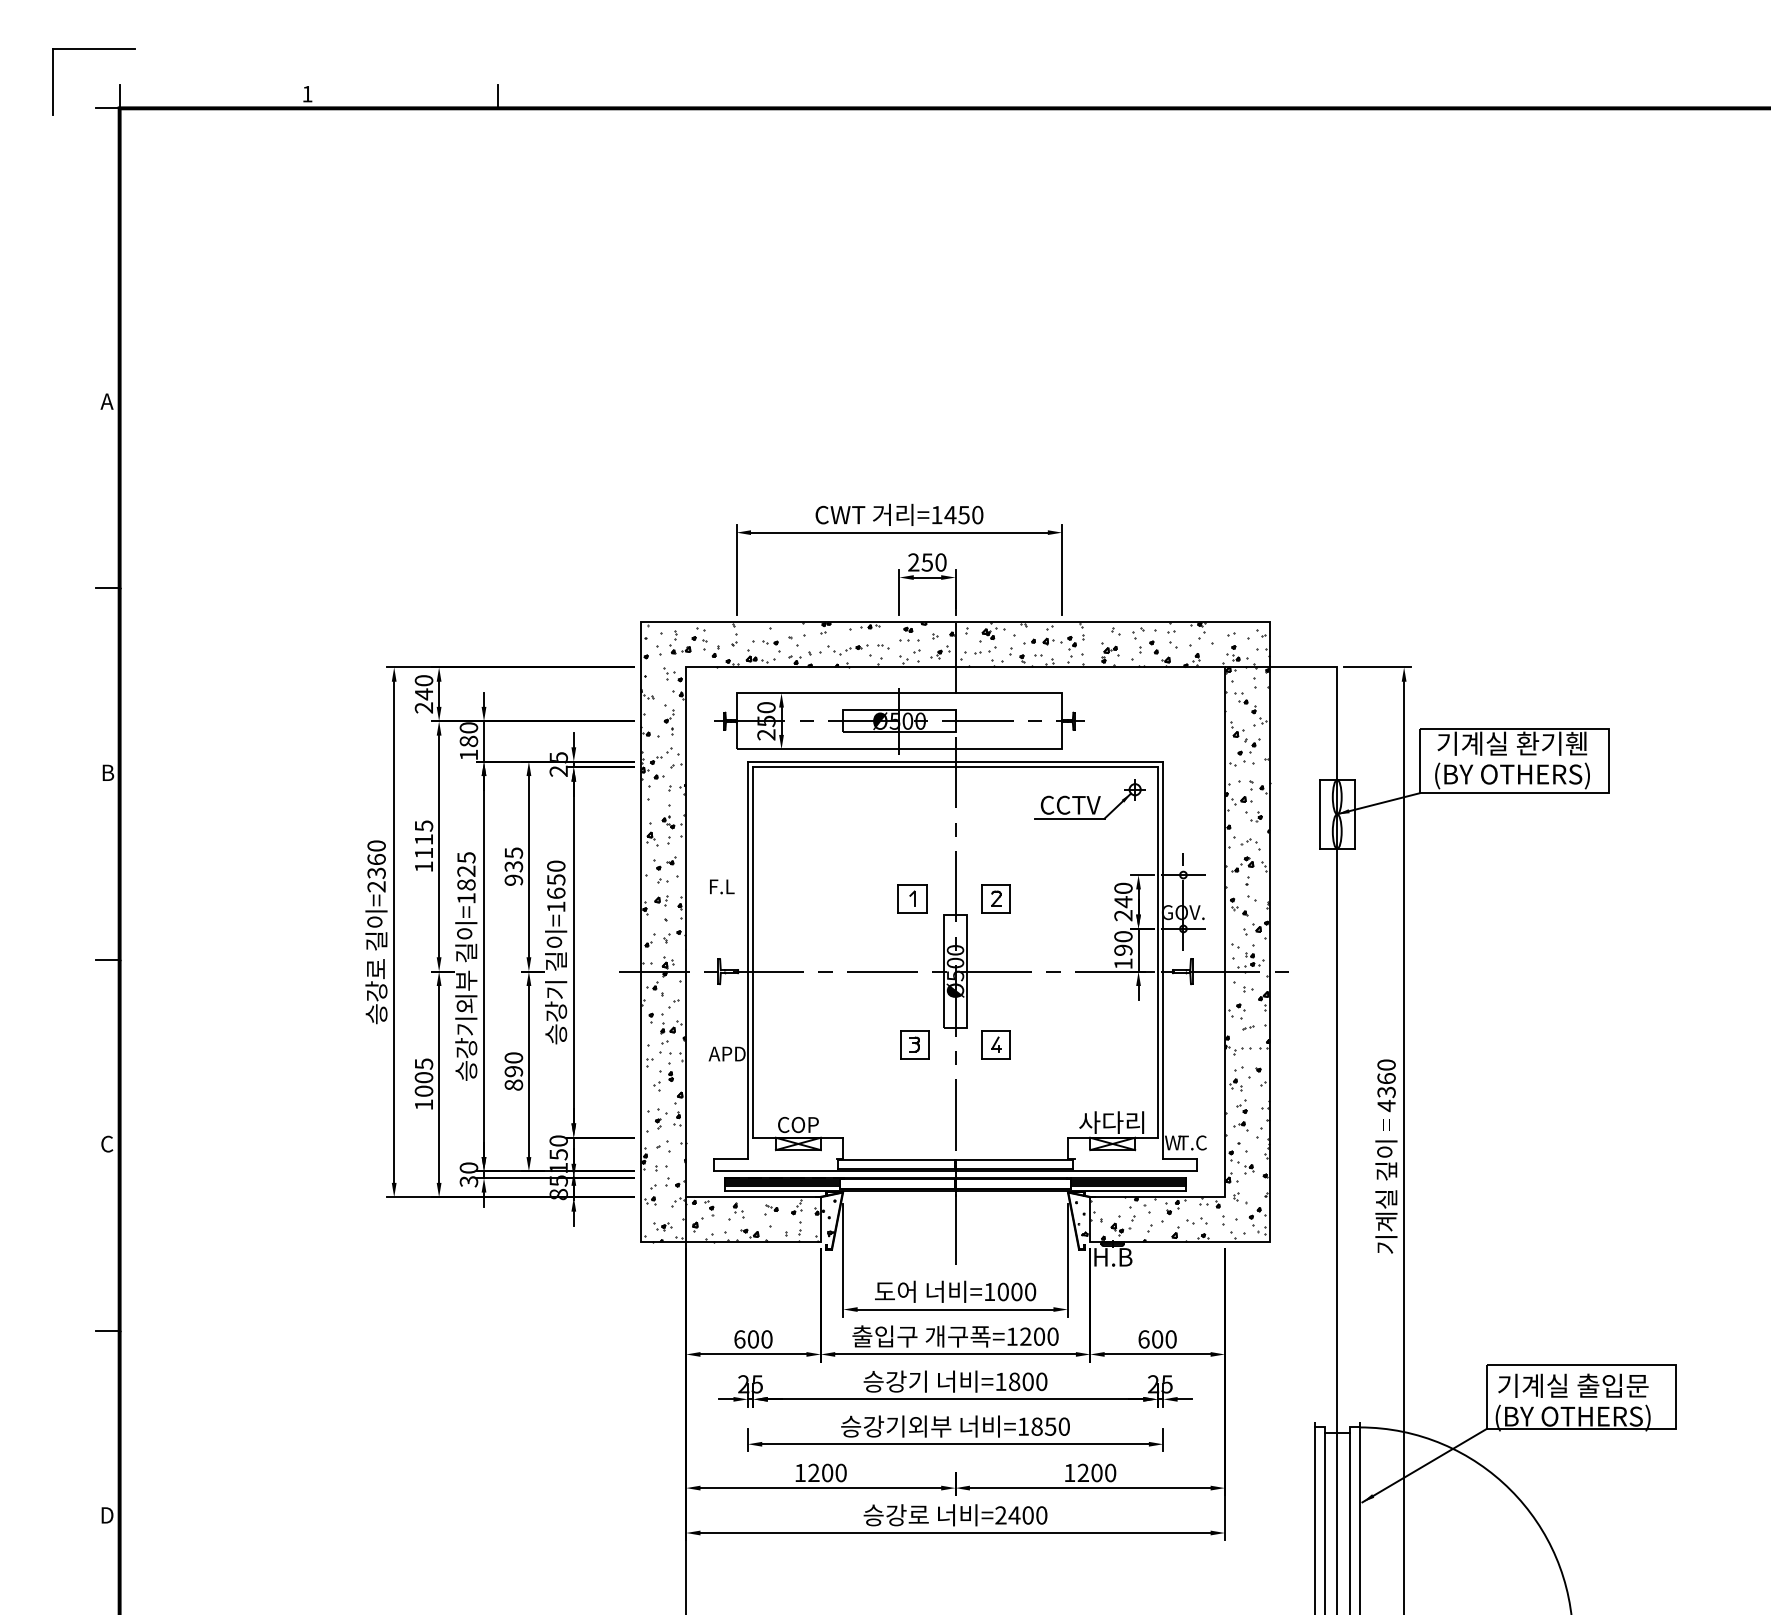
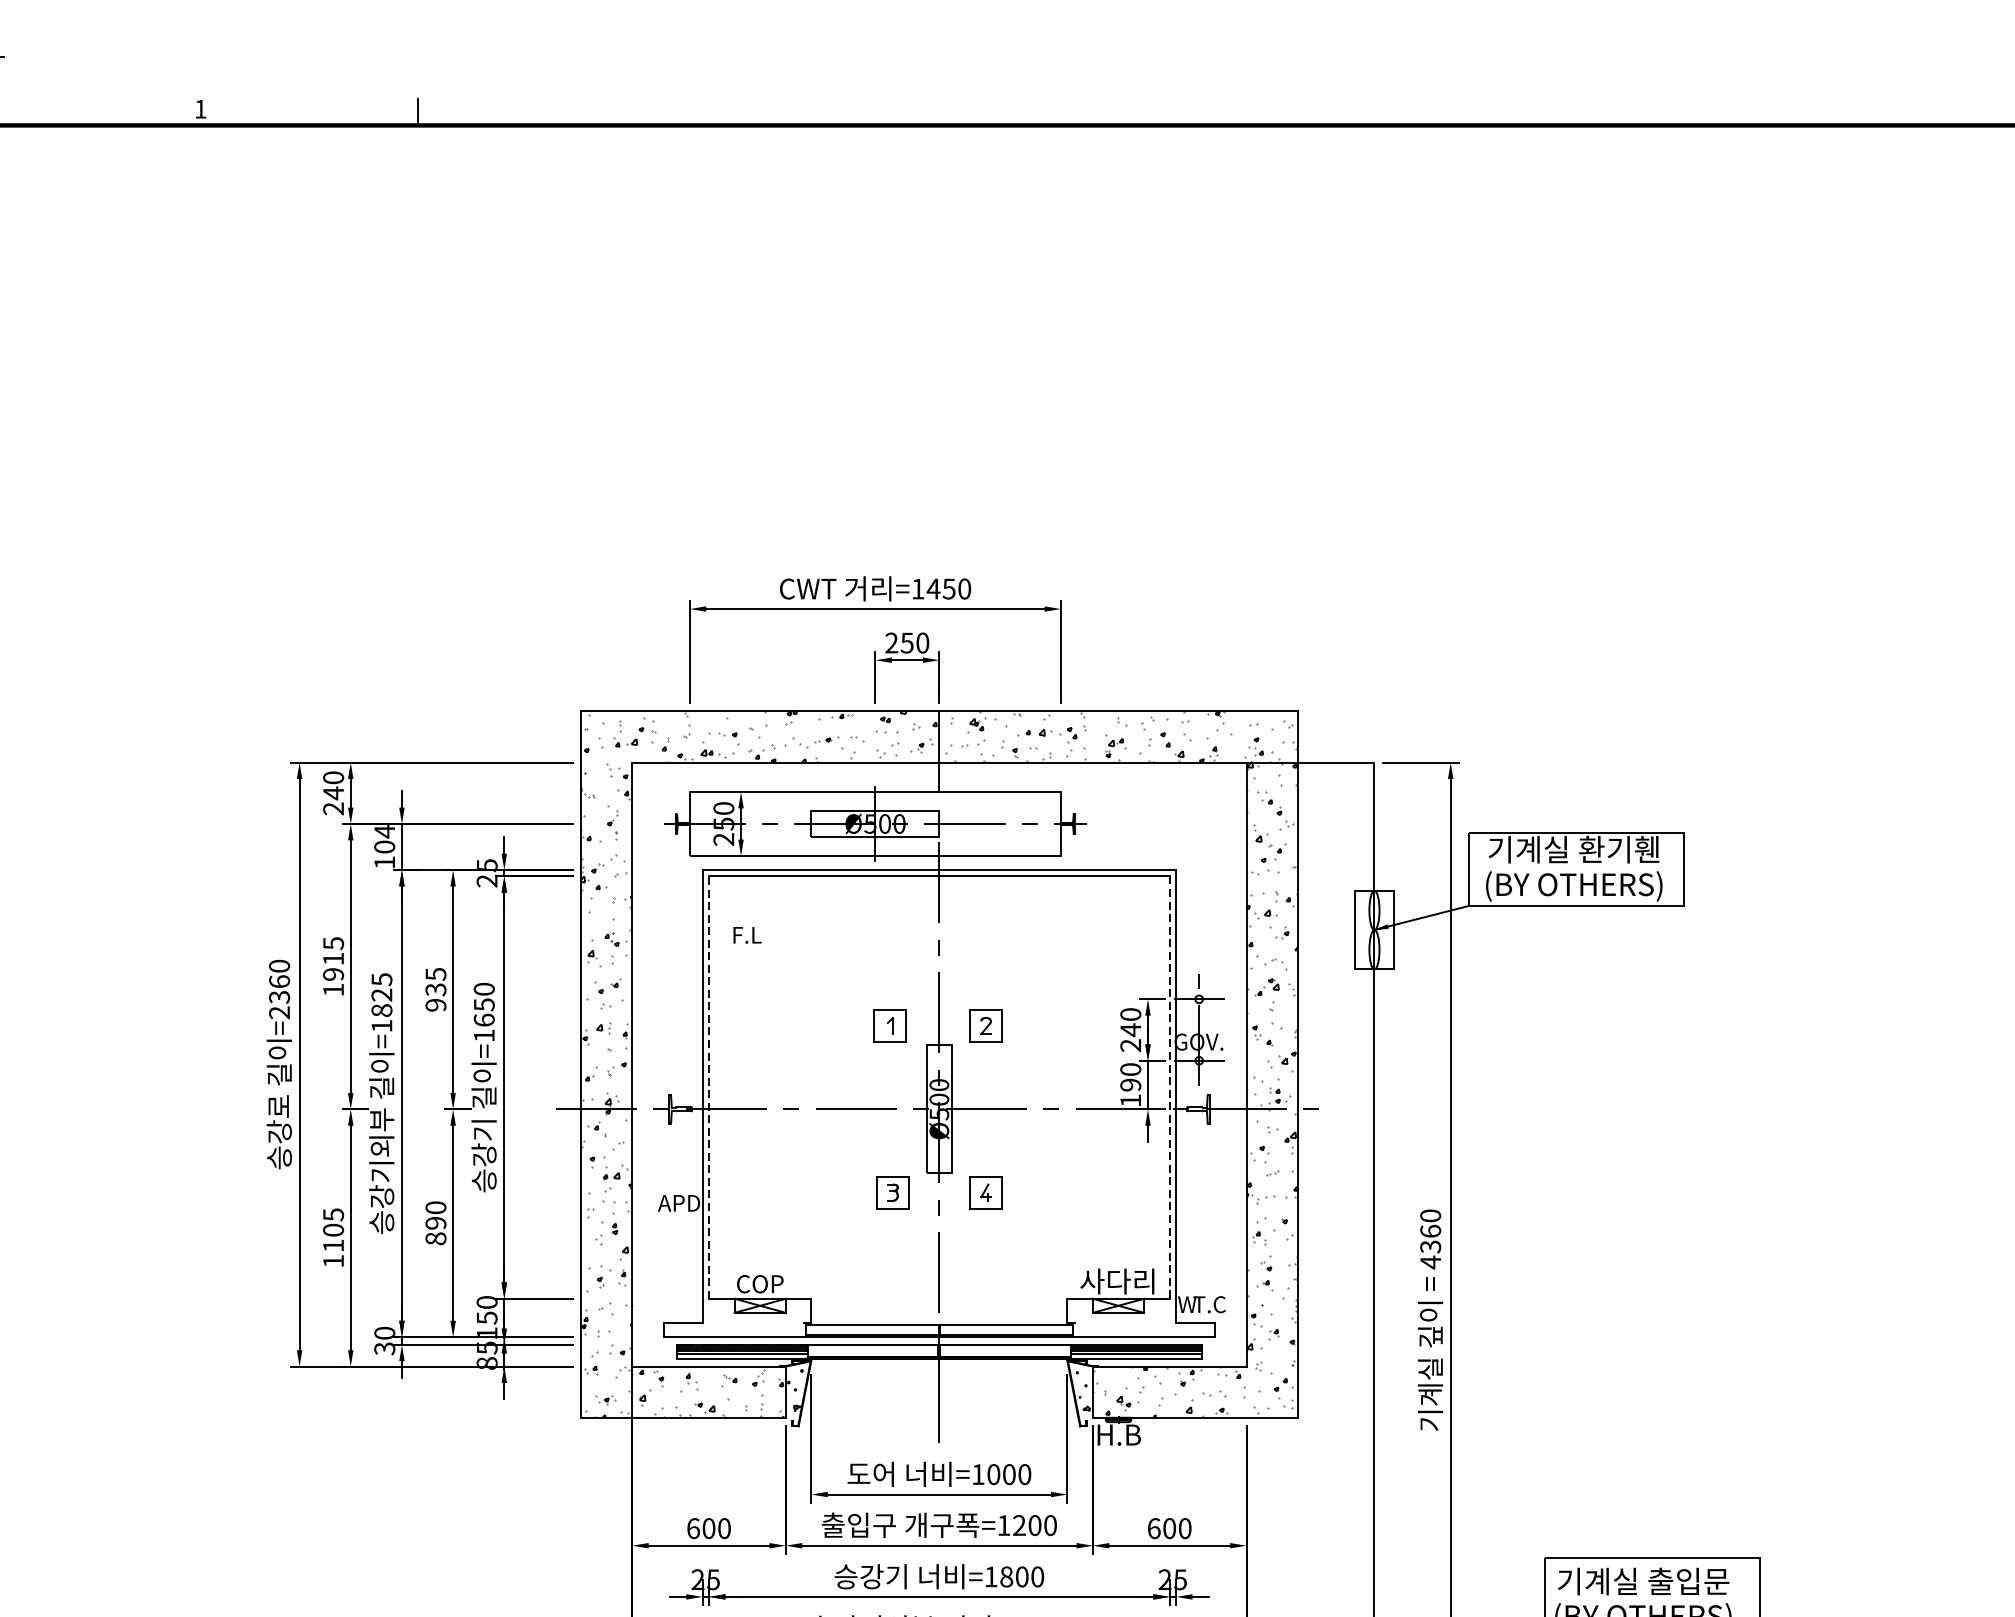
text: (468, 734) -> (384, 839), 180 -> 104
part: (1089, 799) -> (1092, 913), removed
text: (423, 852) -> (332, 973), 1115 -> 1915
text: (722, 886) -> (747, 934), moved
hatch: (955, 932) -> (939, 1064), removed
line: (753, 952) -> (709, 1087), solid -> dashed
line: (1157, 953) -> (1169, 1088), solid -> dashed
text: (423, 1090) -> (332, 1244), 1005 -> 1105

